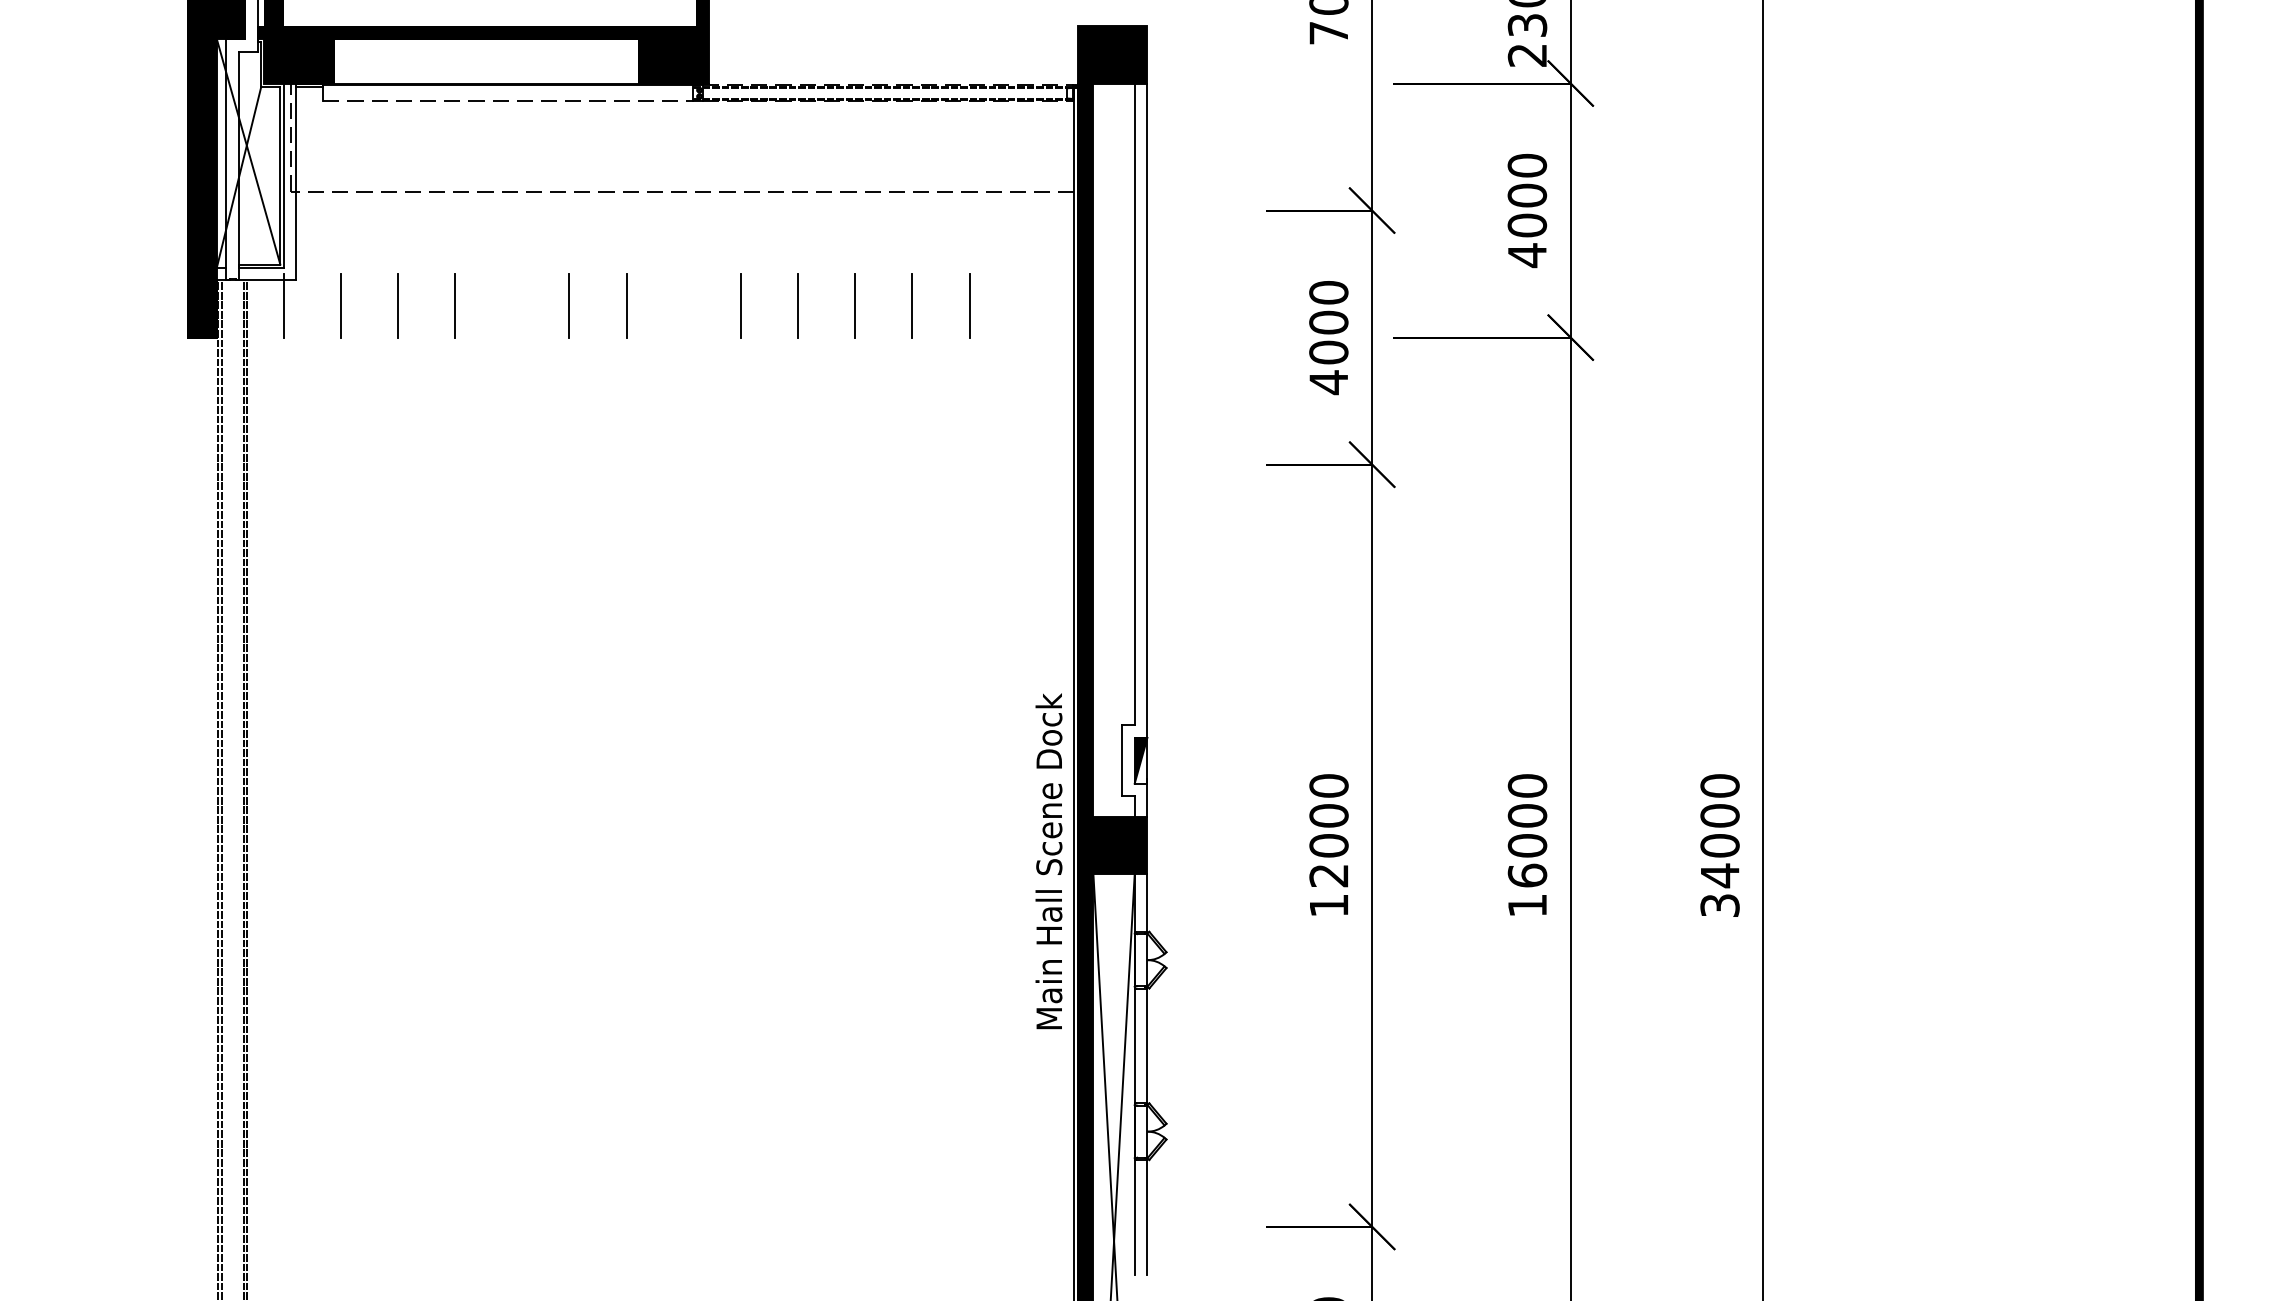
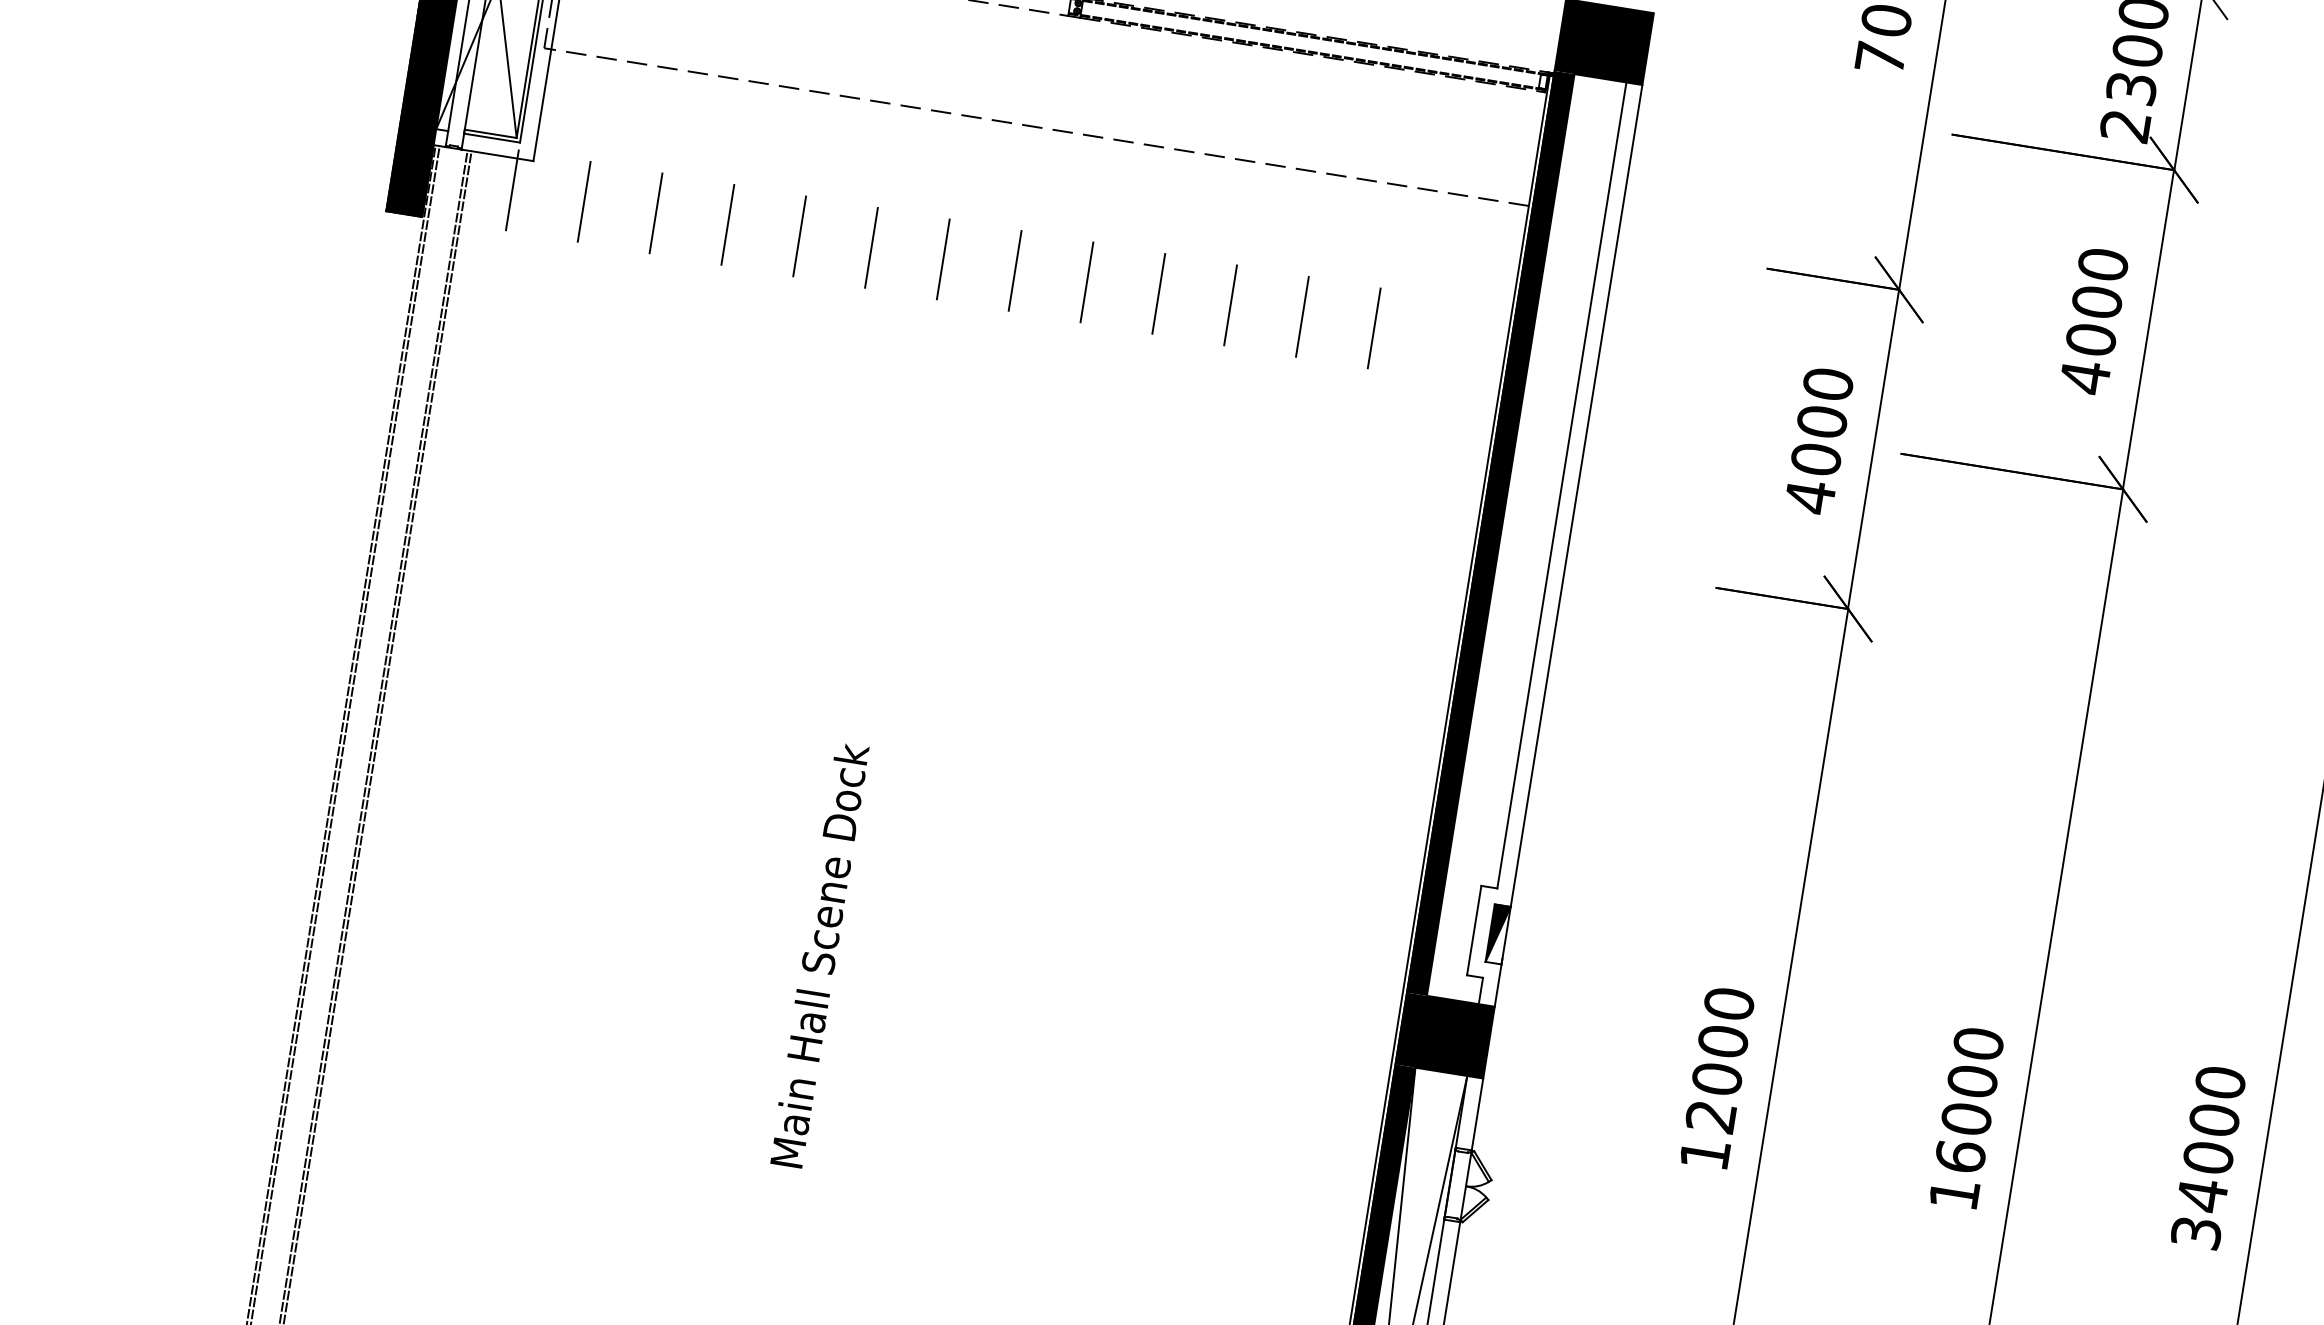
line: (512, 305) -> (800, 236), added
line: (683, 305) -> (1014, 270), added
text: (1048, 861) -> (818, 955), moved

